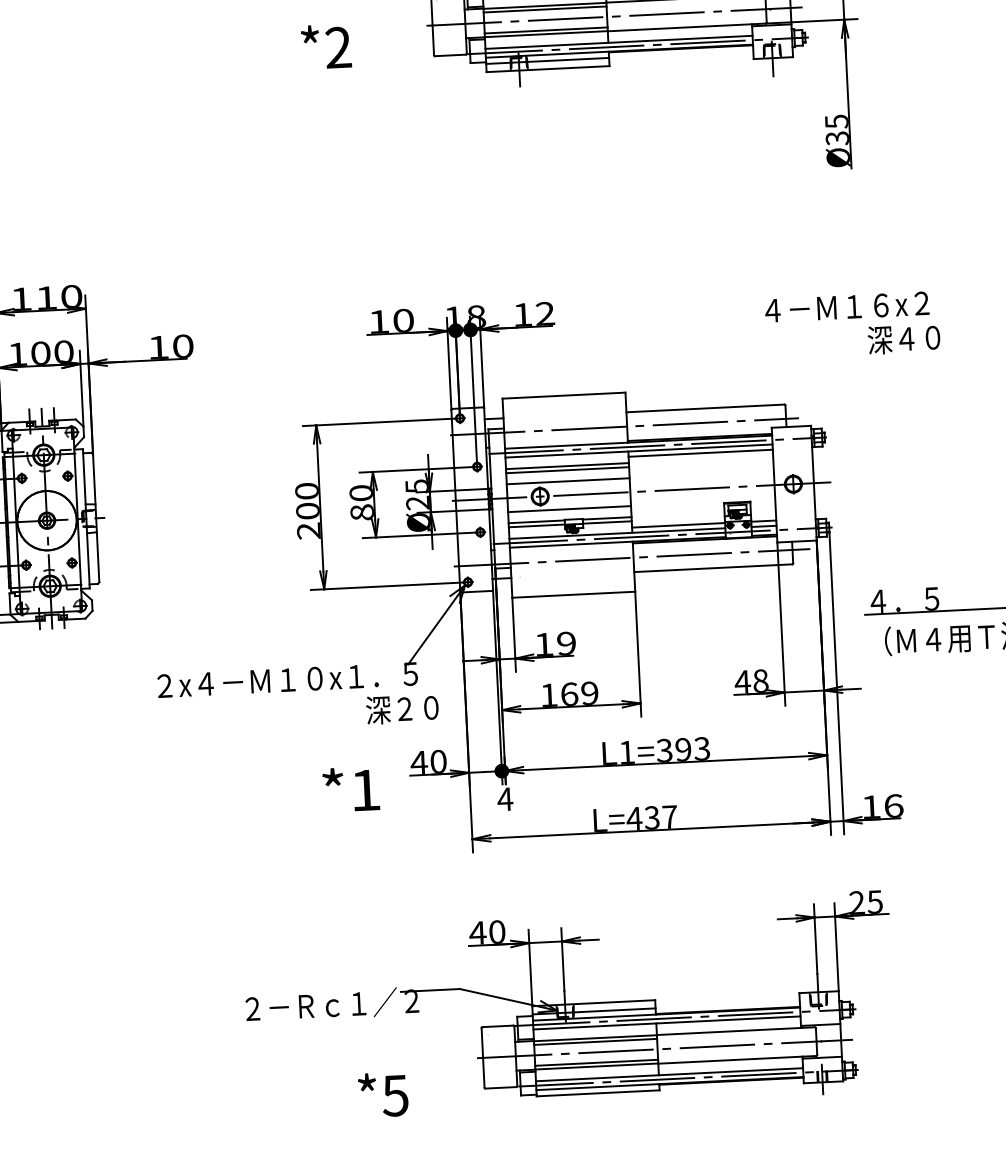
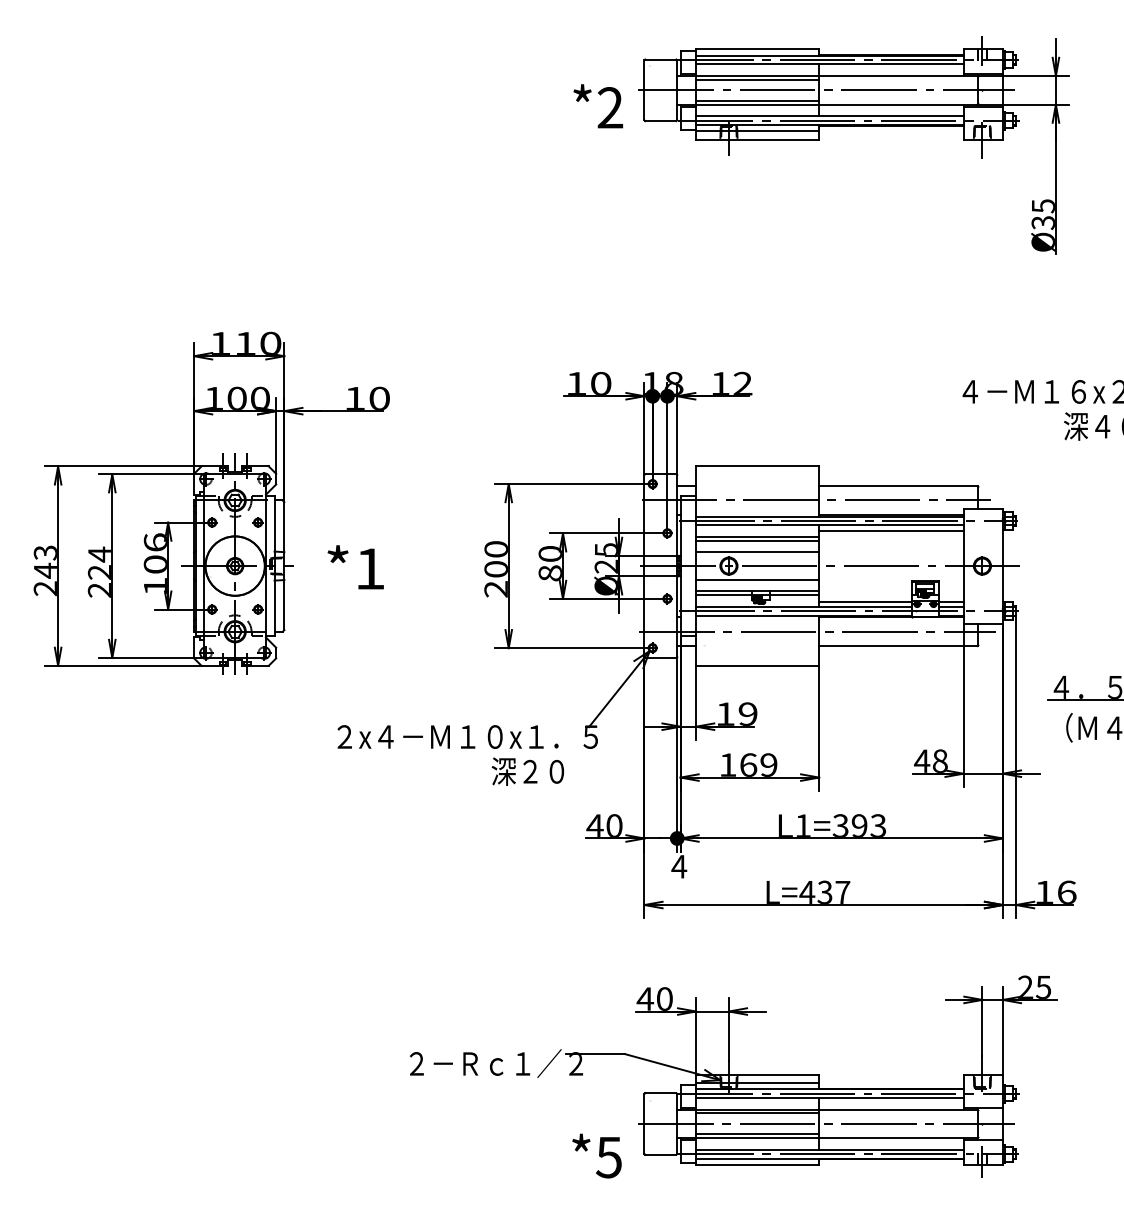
text: (326, 46) -> (598, 106), moved
text: (401, 708) -> (527, 771), moved
text: (350, 789) -> (355, 567), moved
text: (382, 1094) -> (596, 1155), moved

